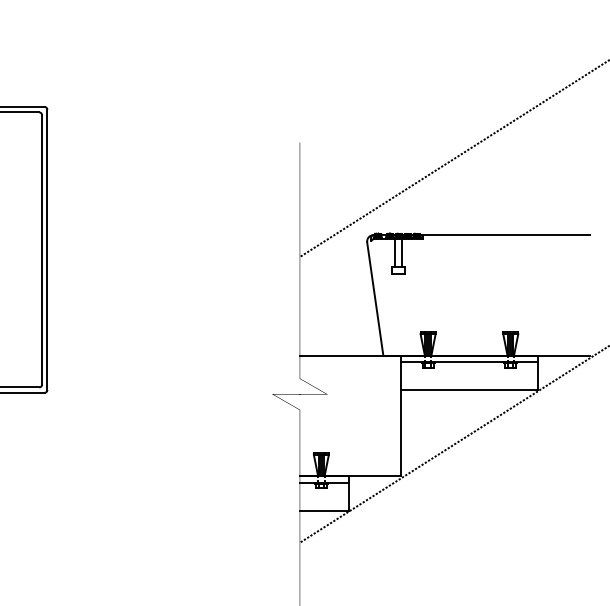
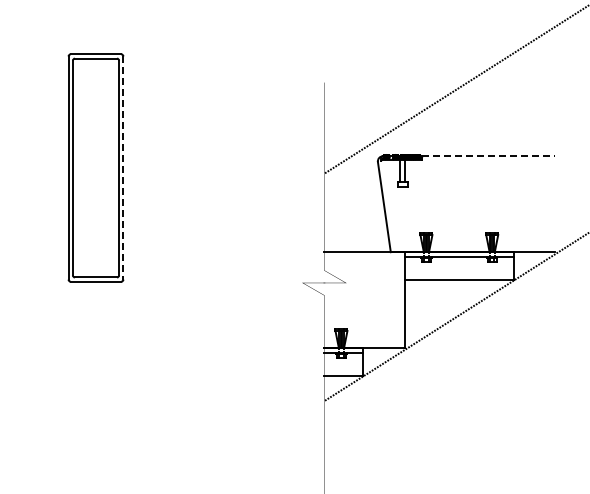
line: (507, 235) -> (489, 156), solid -> dashed
line: (47, 250) -> (123, 168), solid -> dashed

